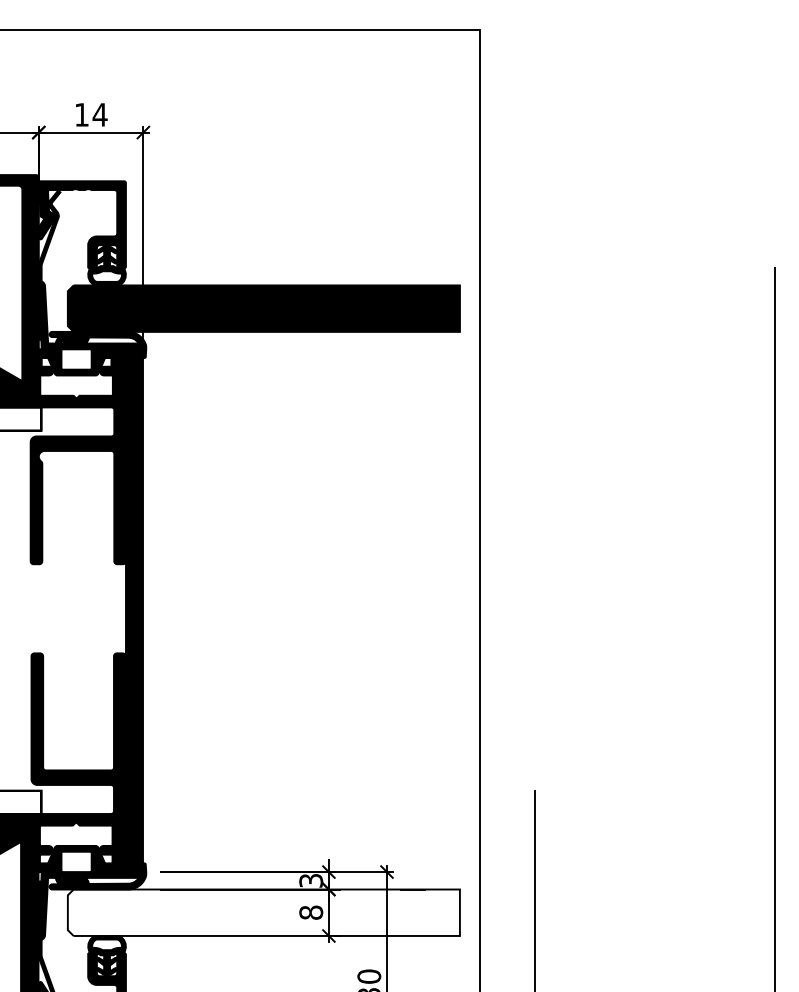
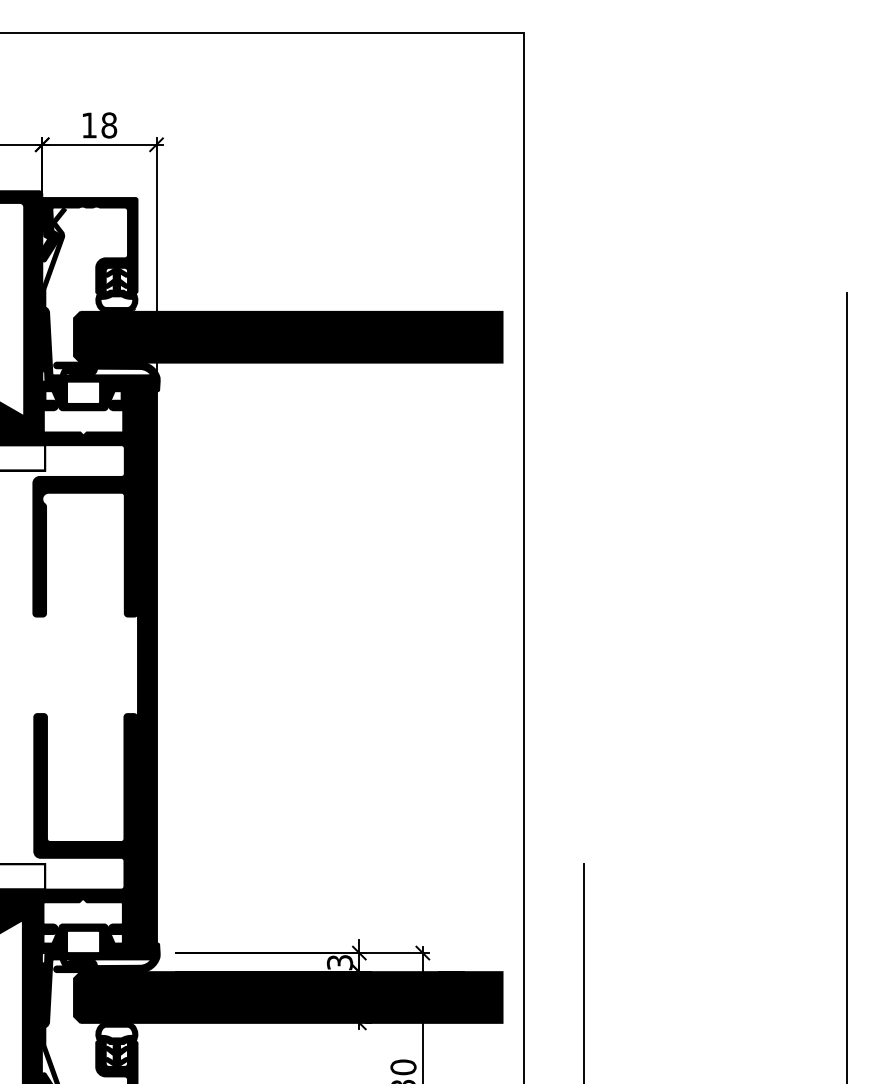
text: (100, 114) -> (109, 125), 14 -> 18
fill: (264, 912) -> (288, 997), added

